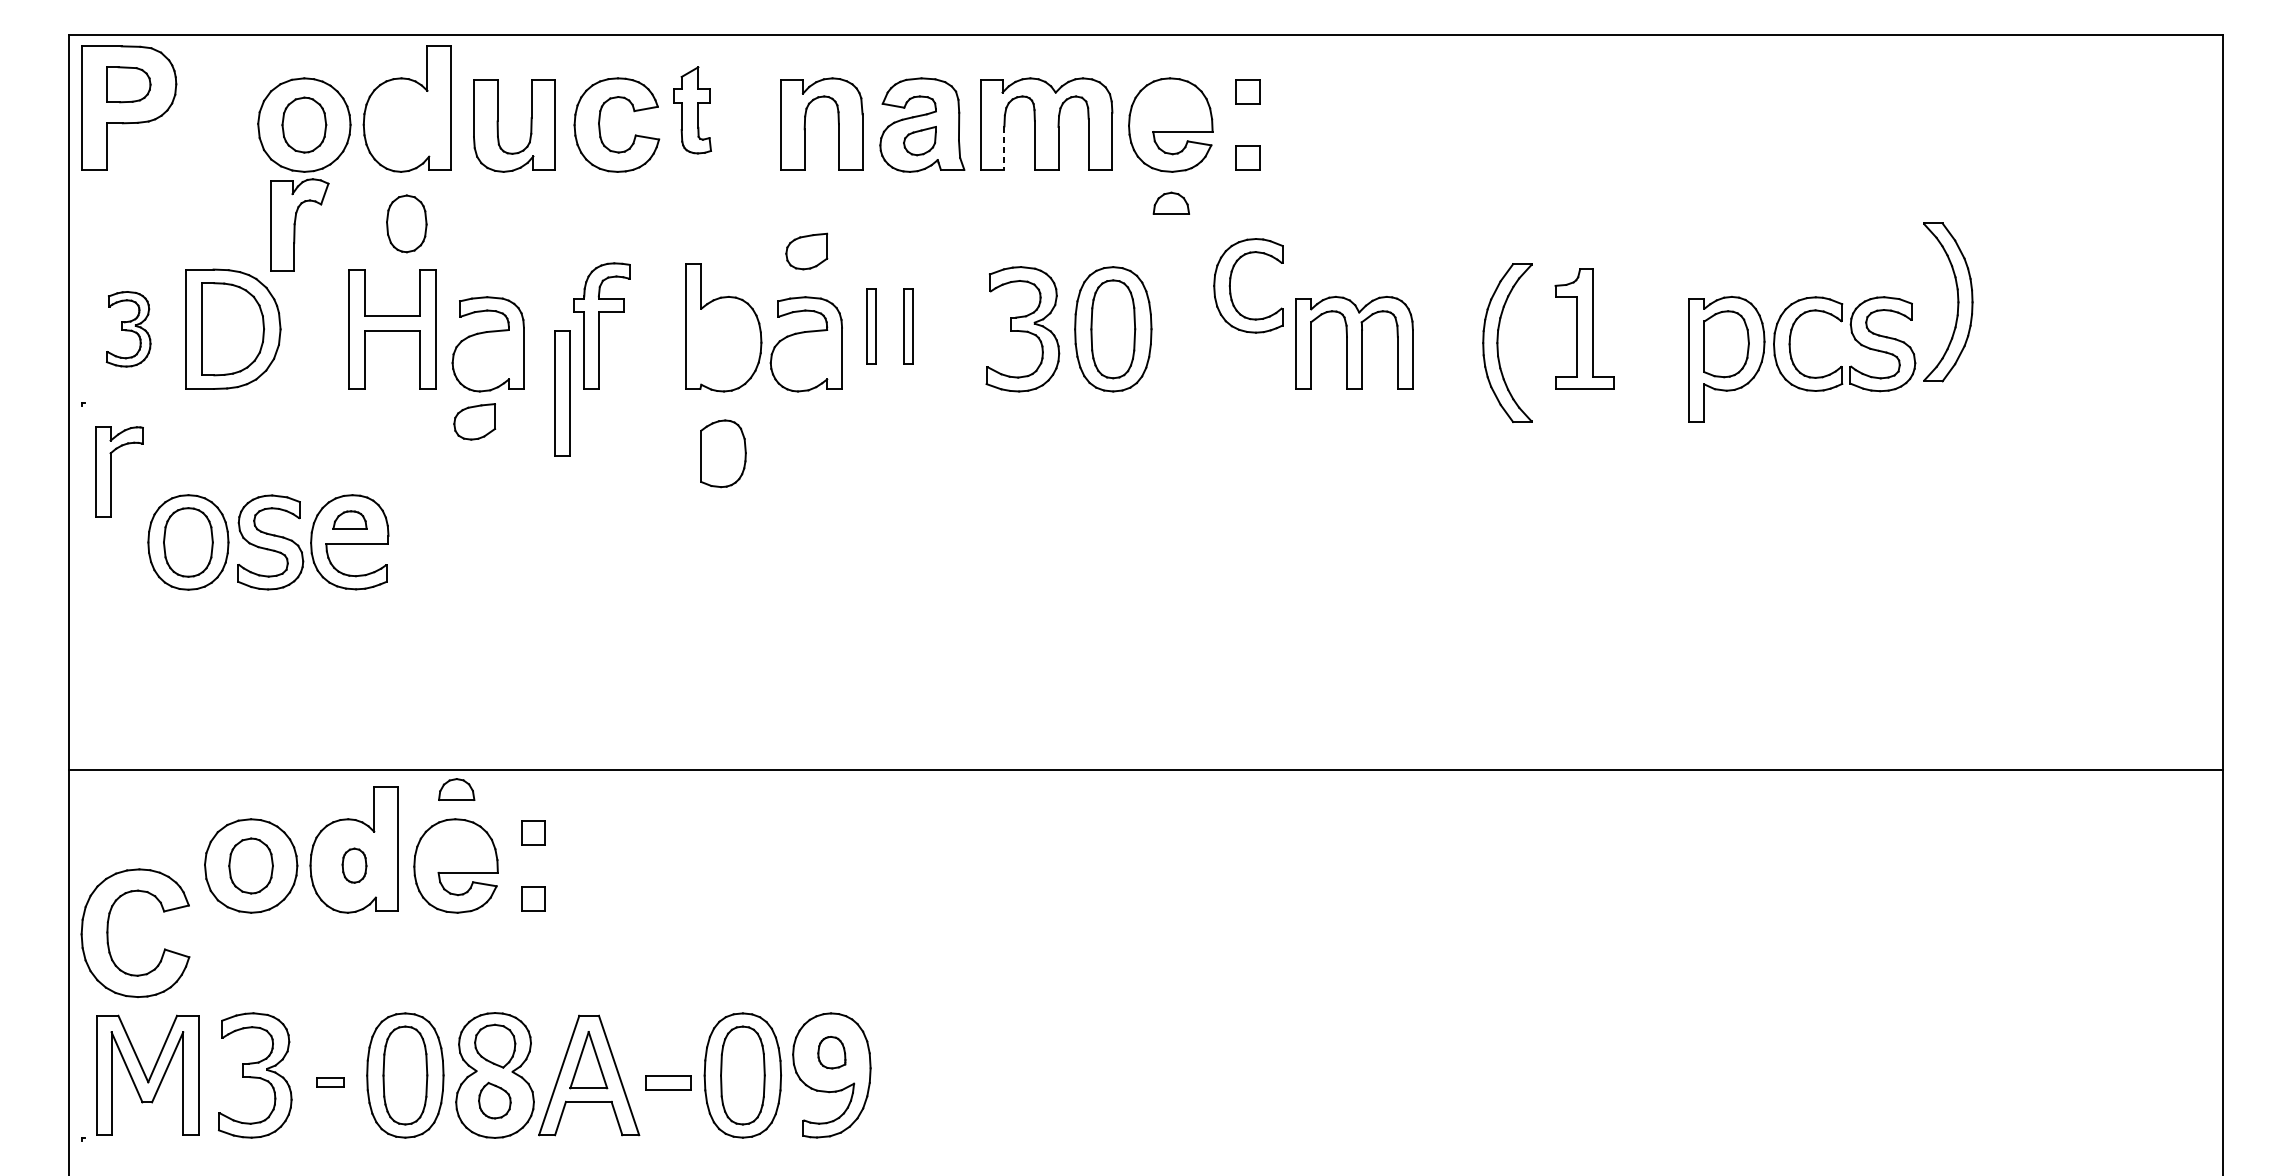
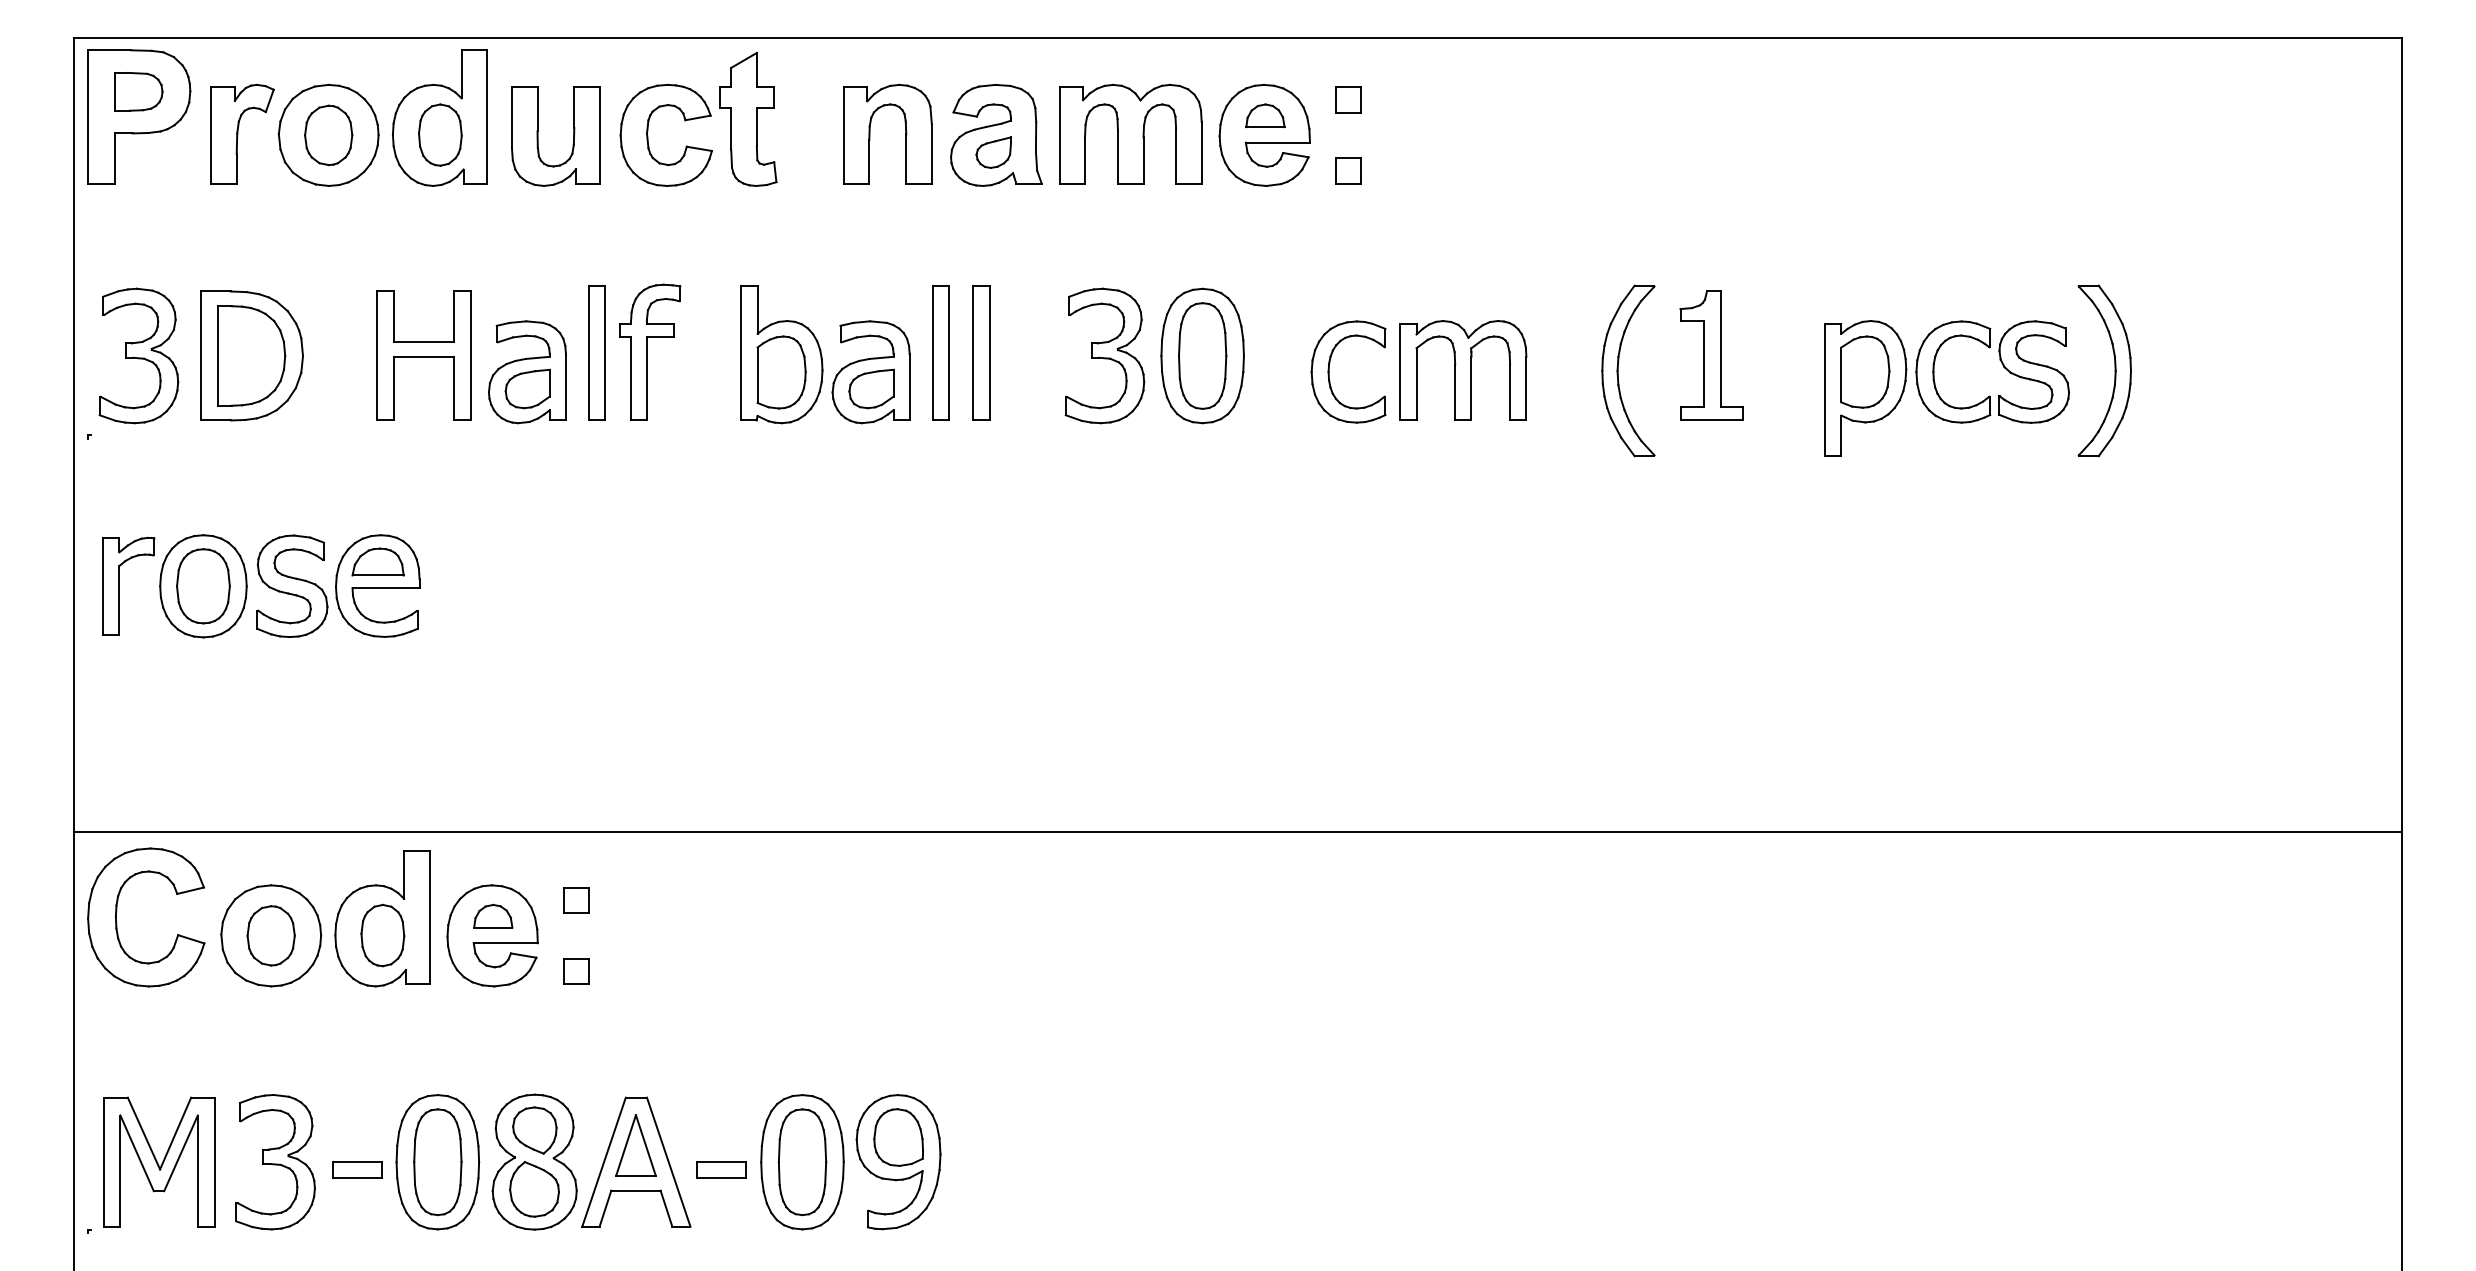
part: (692, 110) -> (748, 119), size x1.43
line: (1004, 148) -> (1085, 160), dashed -> solid
part: (1171, 202) -> (1265, 115), moved
part: (406, 223) -> (440, 134), moved
part: (299, 224) -> (242, 133), moved
part: (806, 251) -> (871, 388), moved
part: (1230, 285) -> (1329, 371), moved
part: (1957, 301) -> (2114, 370), moved
part: (870, 326) -> (940, 352), size x1.67
part: (908, 326) -> (981, 352), size x1.67
part: (128, 328) -> (138, 355), size x1.67
part: (561, 392) -> (596, 352), moved
part: (474, 421) -> (527, 388), moved
part: (723, 453) -> (781, 372), moved
part: (110, 471) -> (119, 585), moved
part: (349, 519) -> (377, 561), size x1.43
part: (456, 788) -> (493, 915), moved
part: (354, 865) -> (382, 935), size x1.67
part: (108, 927) -> (117, 911), moved
part: (831, 1052) -> (898, 1137), size x1.67
part: (331, 1082) -> (357, 1169), size x1.67
part: (494, 1100) -> (534, 1189), size x1.43

